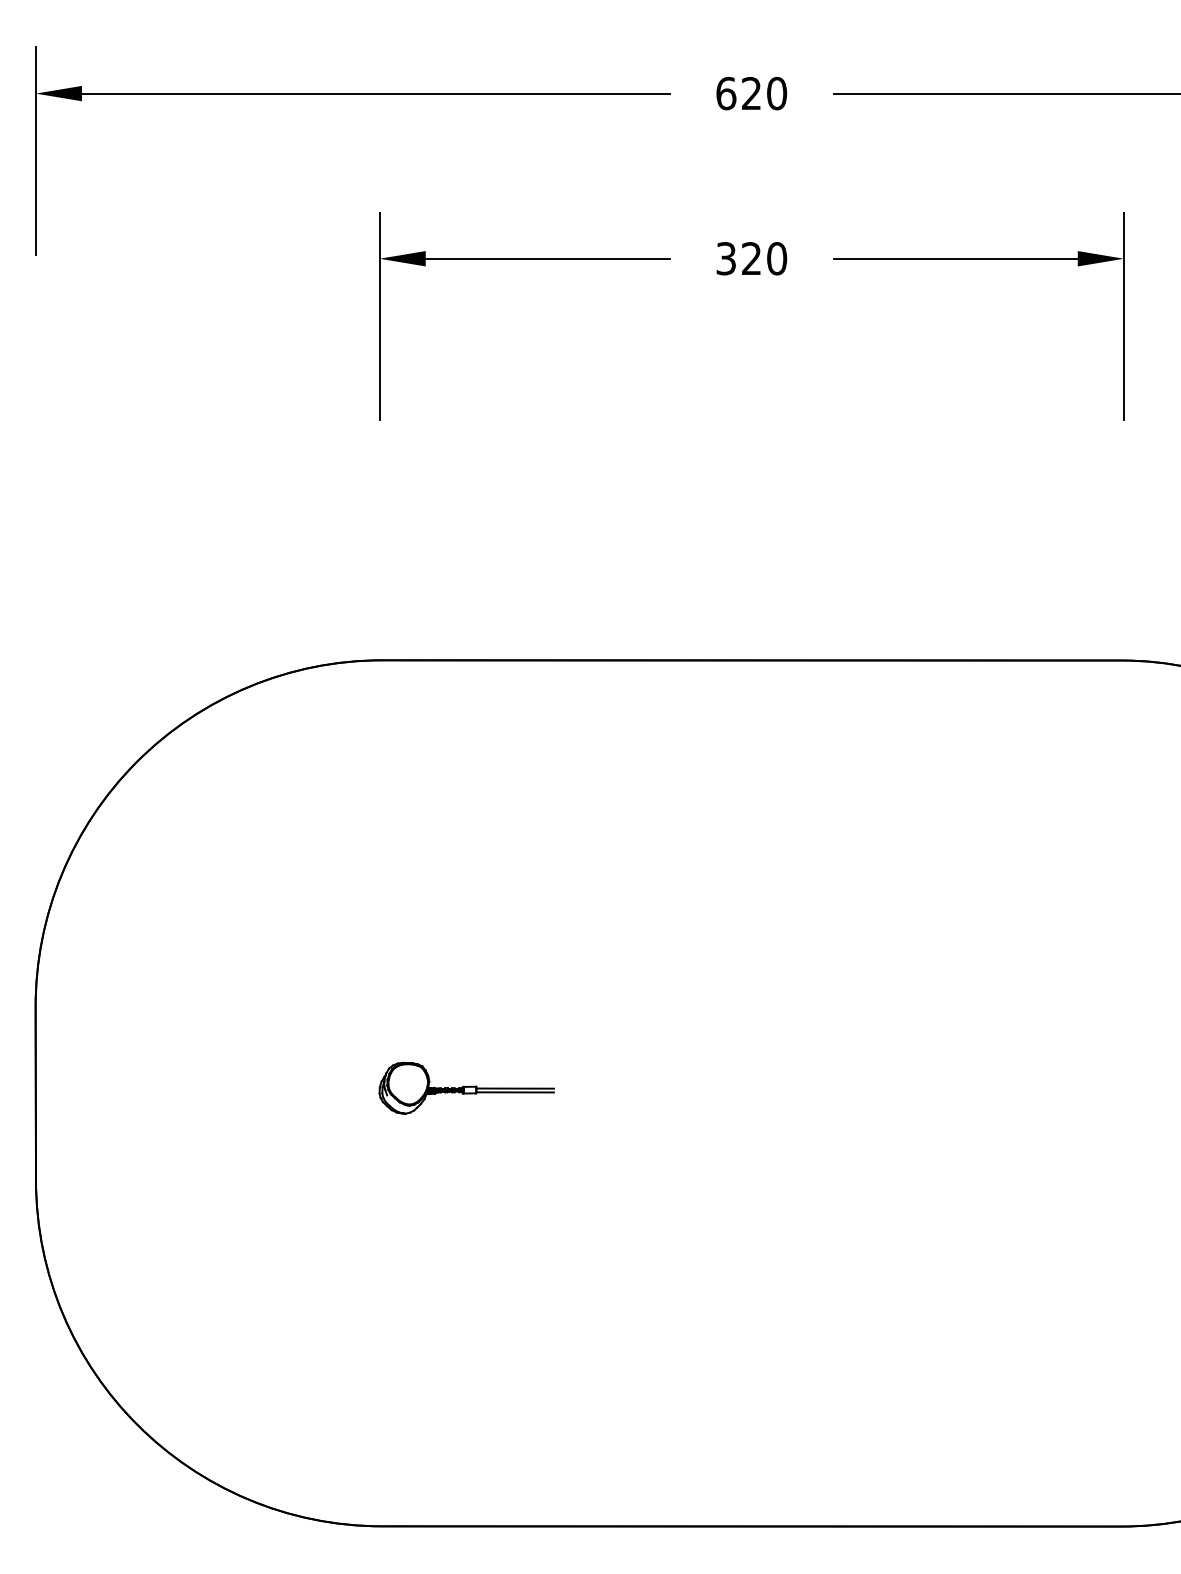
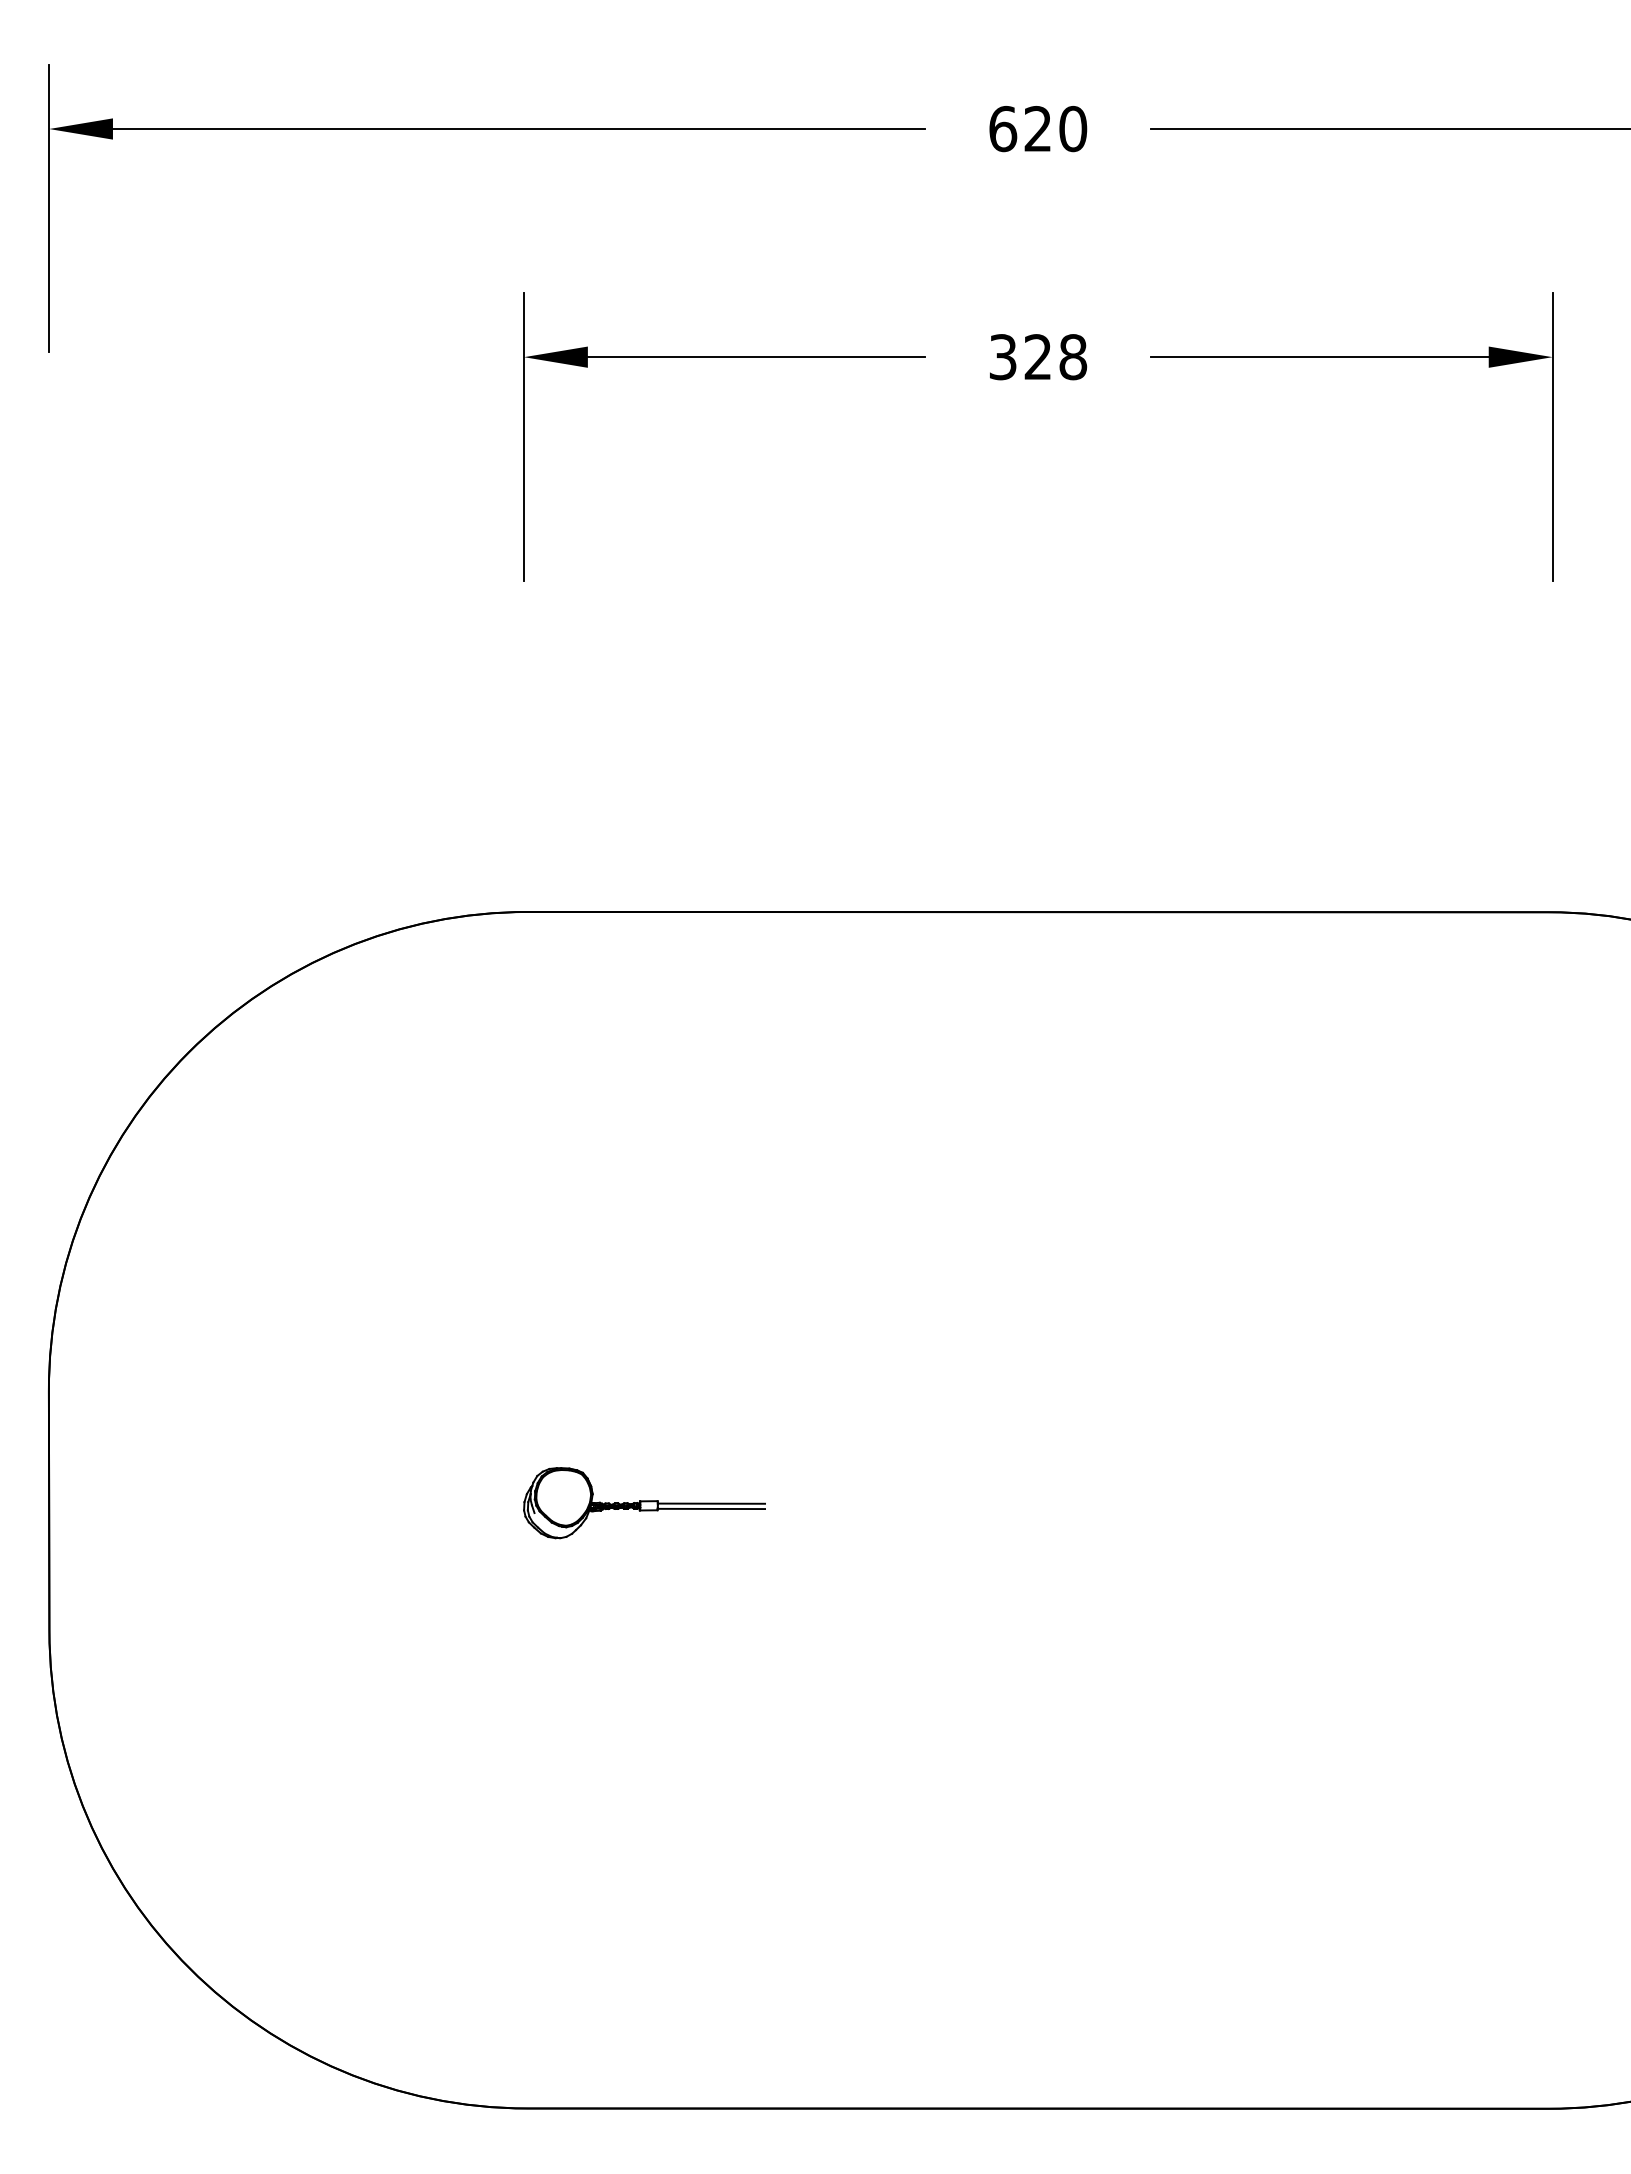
text: (777, 258) -> (1073, 357), 320 -> 328

